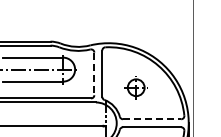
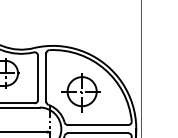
line: (94, 74) -> (38, 78), dashed -> solid
part: (135, 88) -> (80, 92), size x1.67
line: (152, 119) -> (98, 125), dashed -> solid

